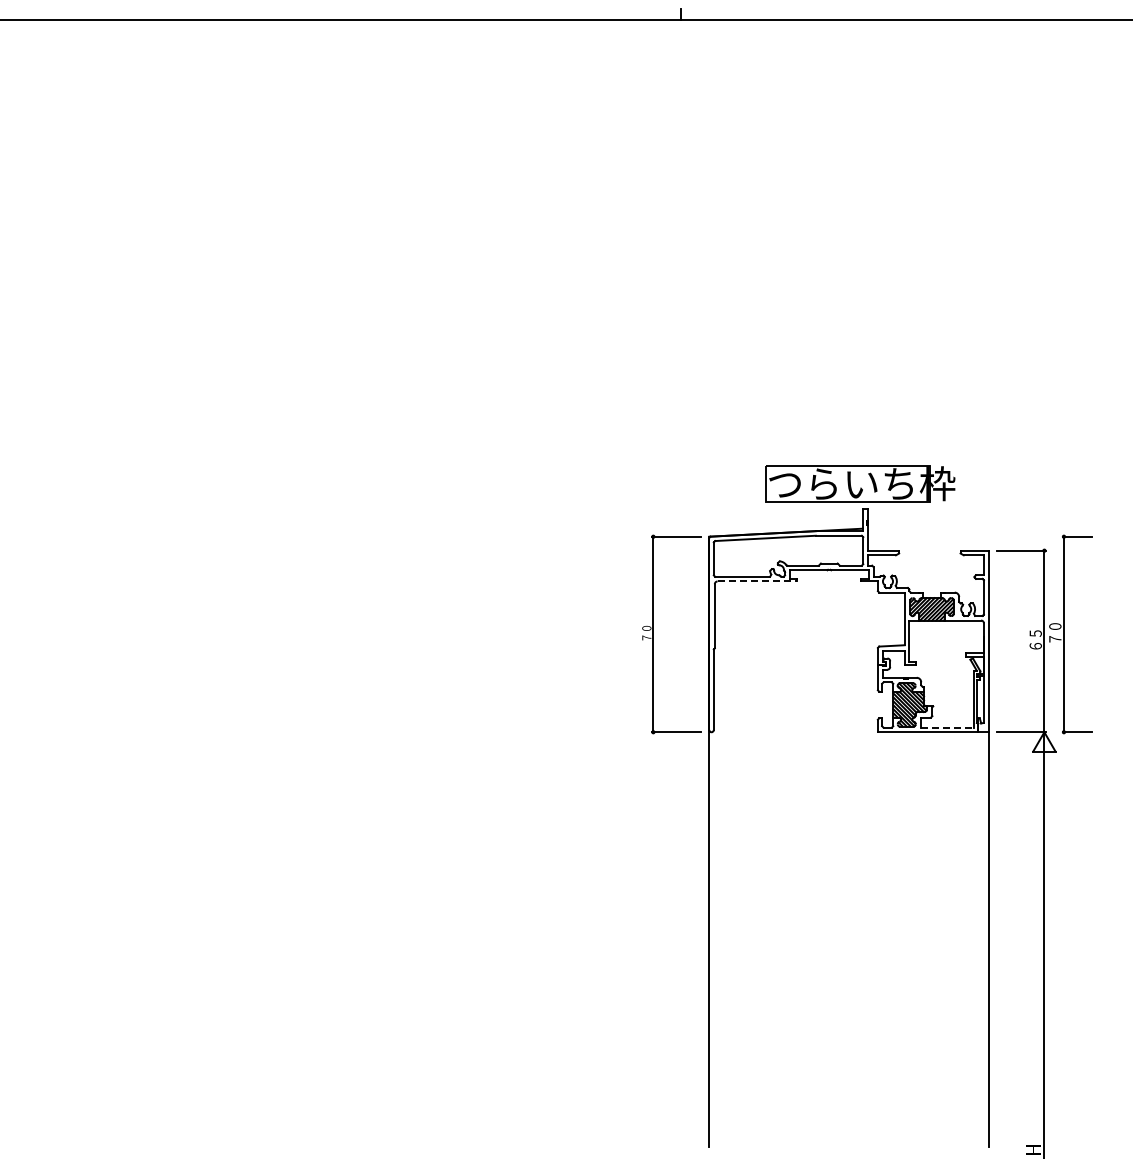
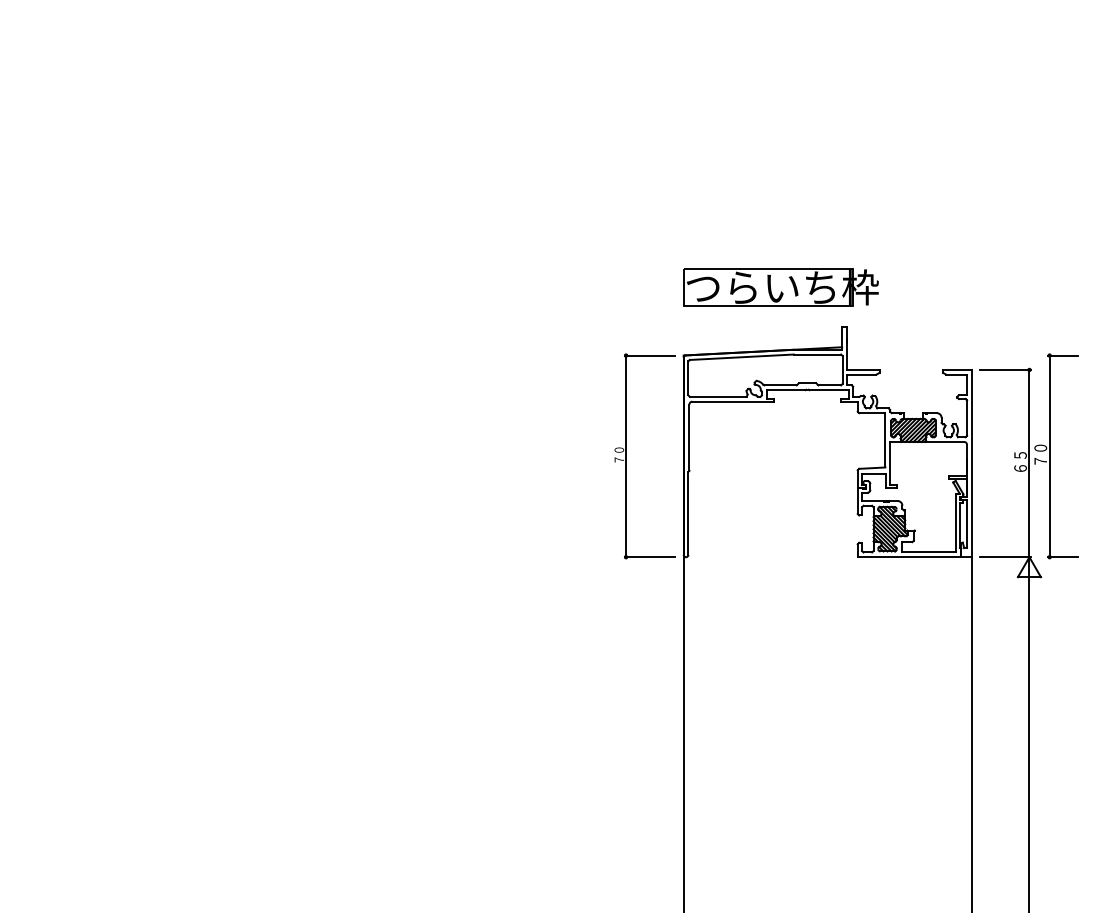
part: (860, 483) -> (780, 287), moved
line: (757, 581) -> (733, 401), dashed -> solid
line: (947, 727) -> (929, 552), dashed -> solid

